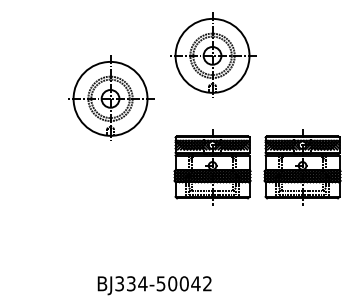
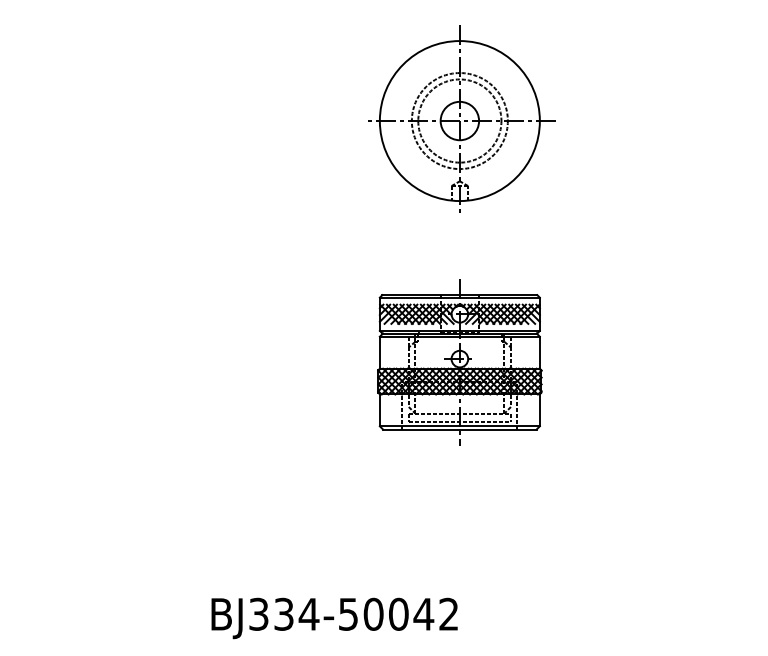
part: (111, 97) -> (241, 211), removed
part: (302, 167) -> (654, 362), removed

